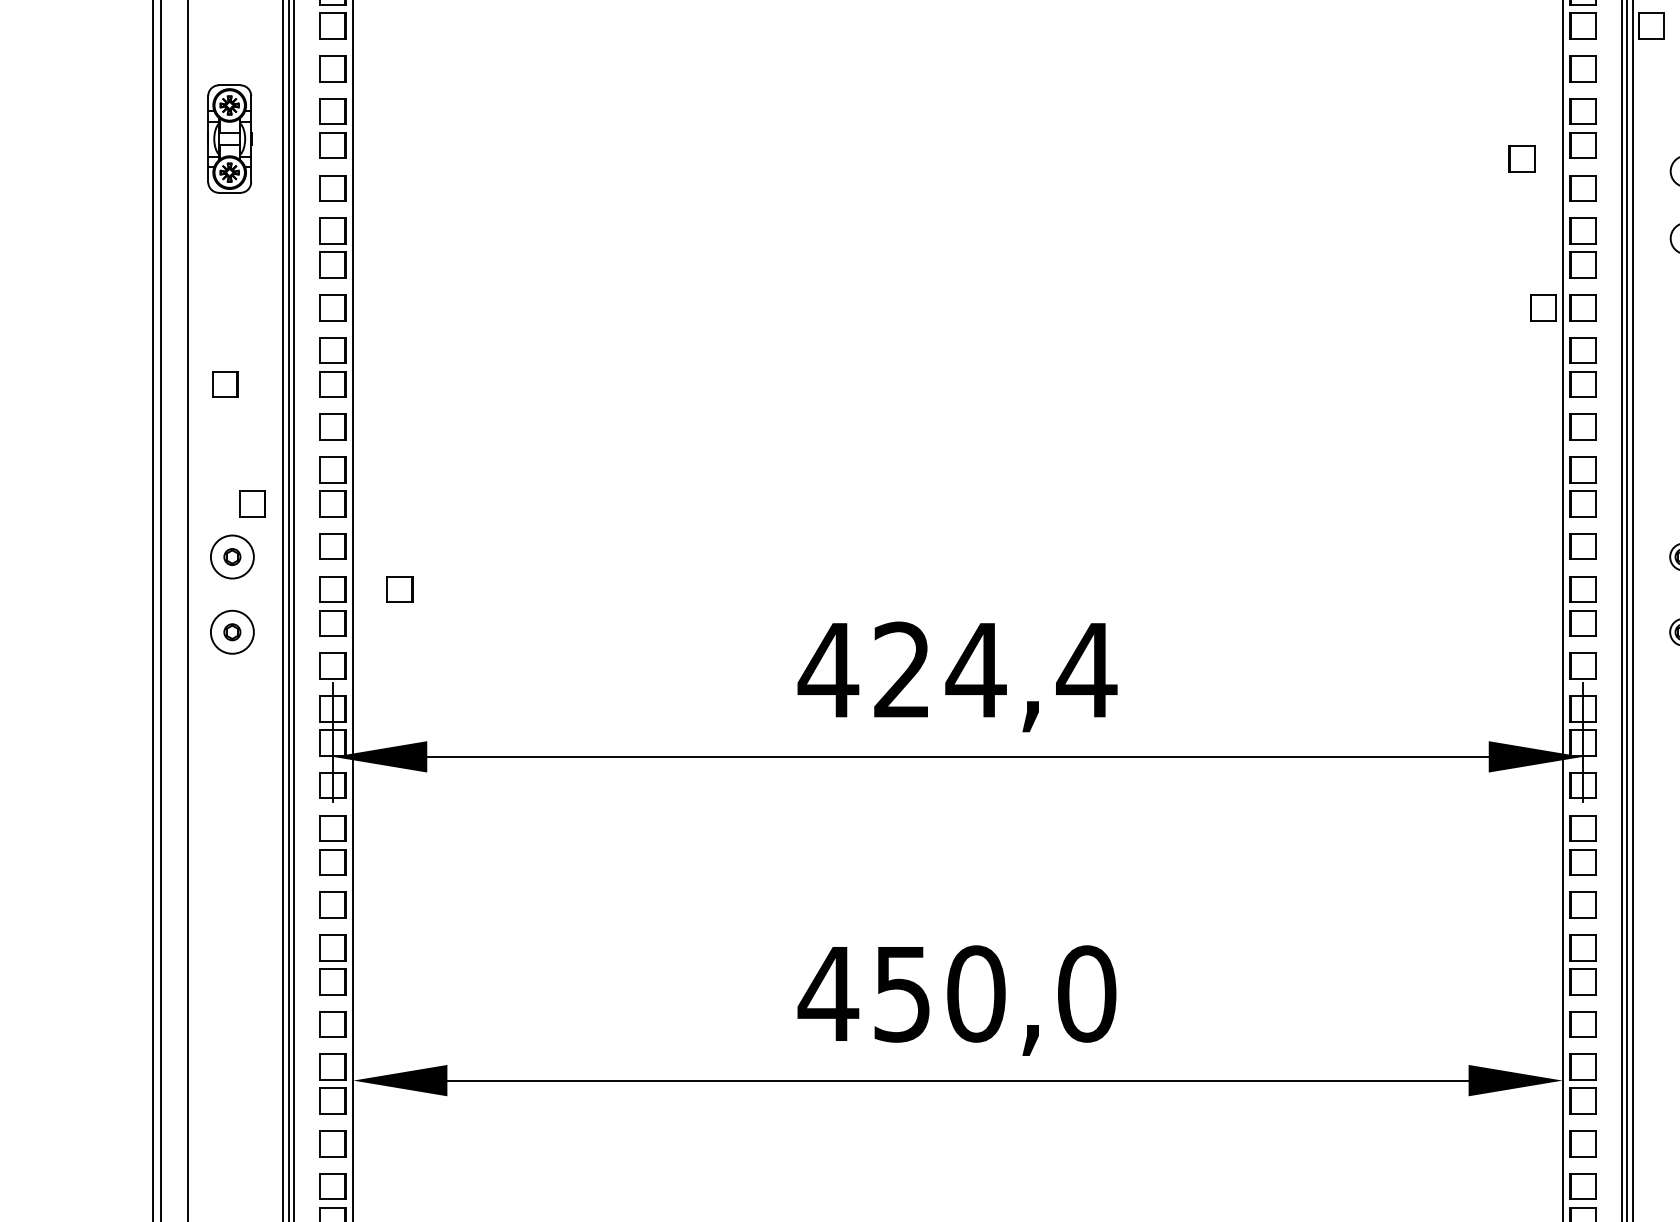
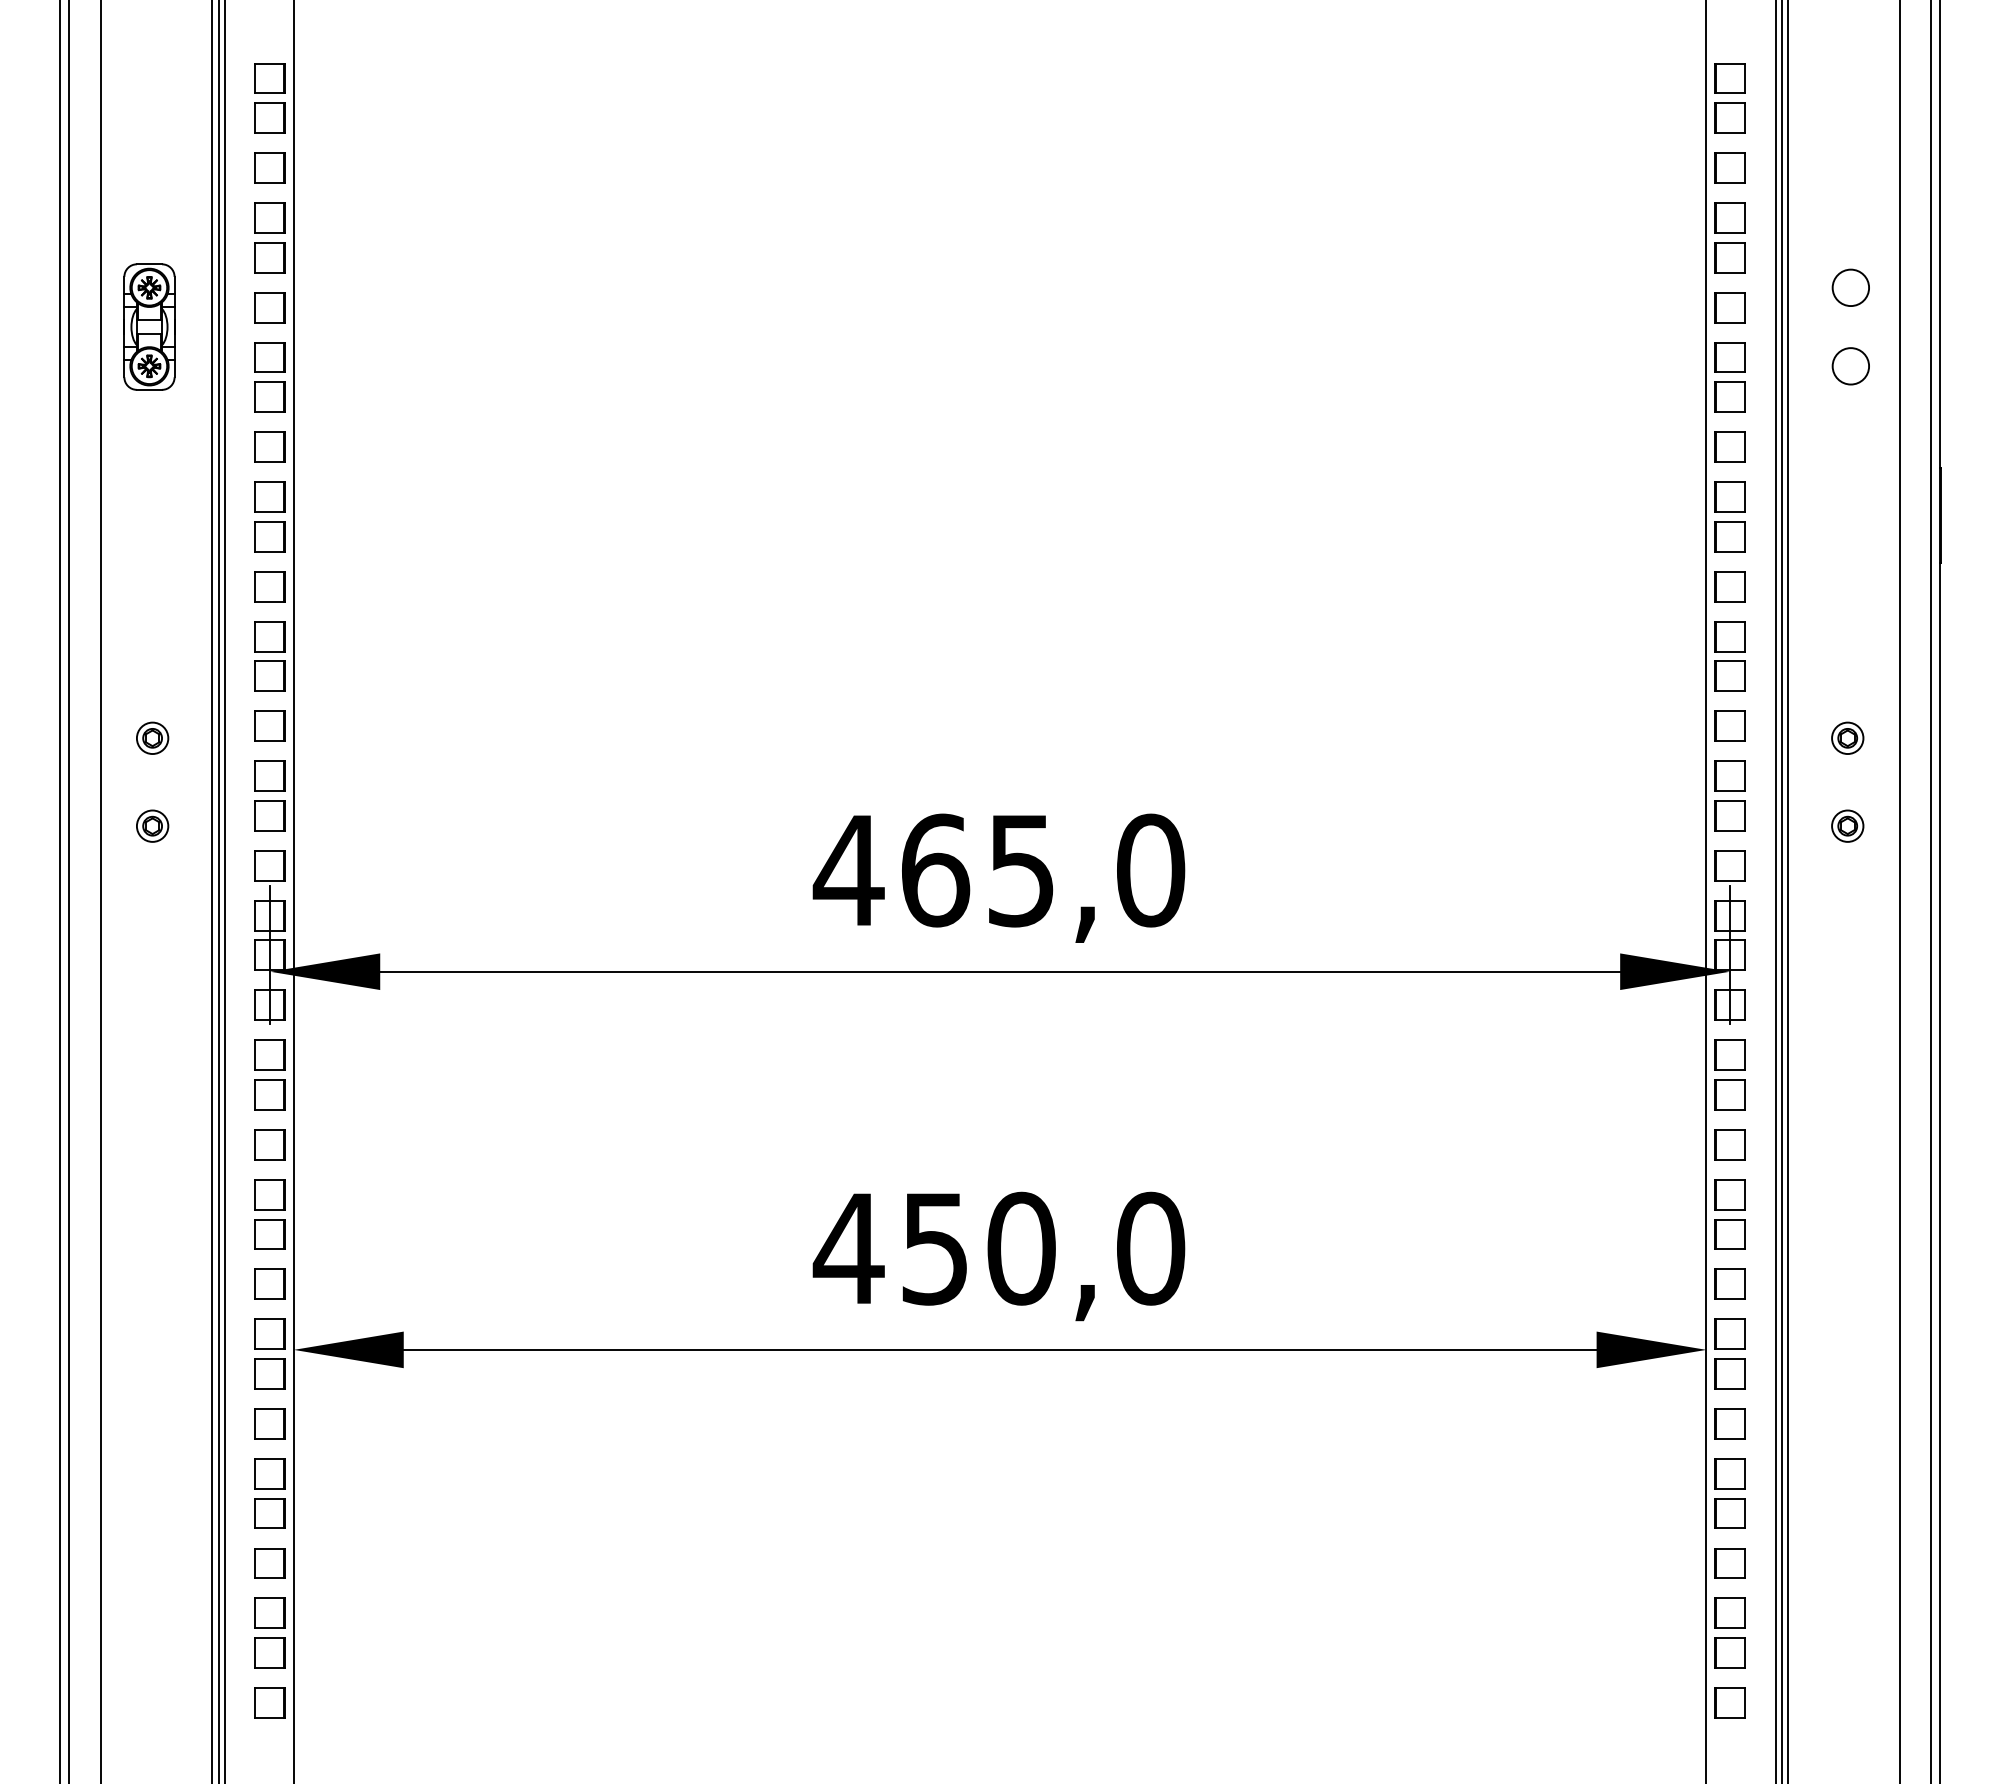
part: (1650, 25) -> (1809, 117), removed
part: (229, 138) -> (149, 326), moved
part: (1521, 158) -> (1658, 272), removed
part: (1542, 307) -> (1683, 446), removed
part: (224, 384) -> (143, 536), removed
part: (251, 503) -> (175, 675), removed
circle: (232, 557) -> (152, 738), size x0.62
part: (399, 588) -> (347, 775), removed
circle: (232, 631) -> (152, 825), size x0.62
text: (995, 670) -> (1044, 870), 424,4 -> 465,0

